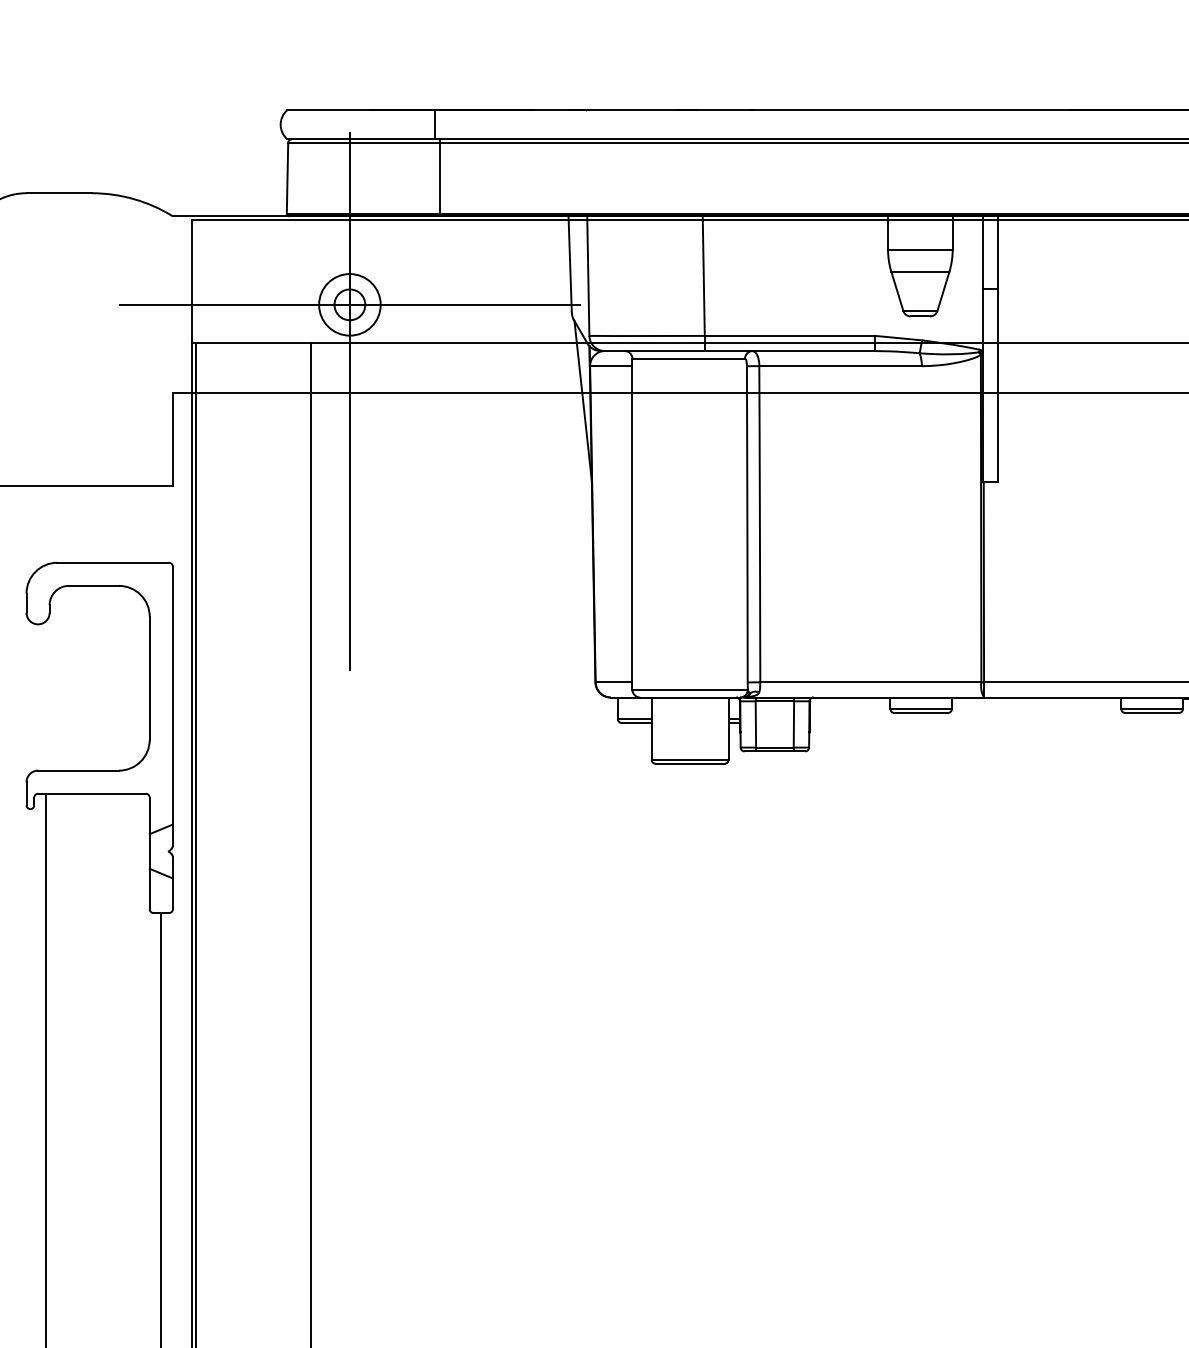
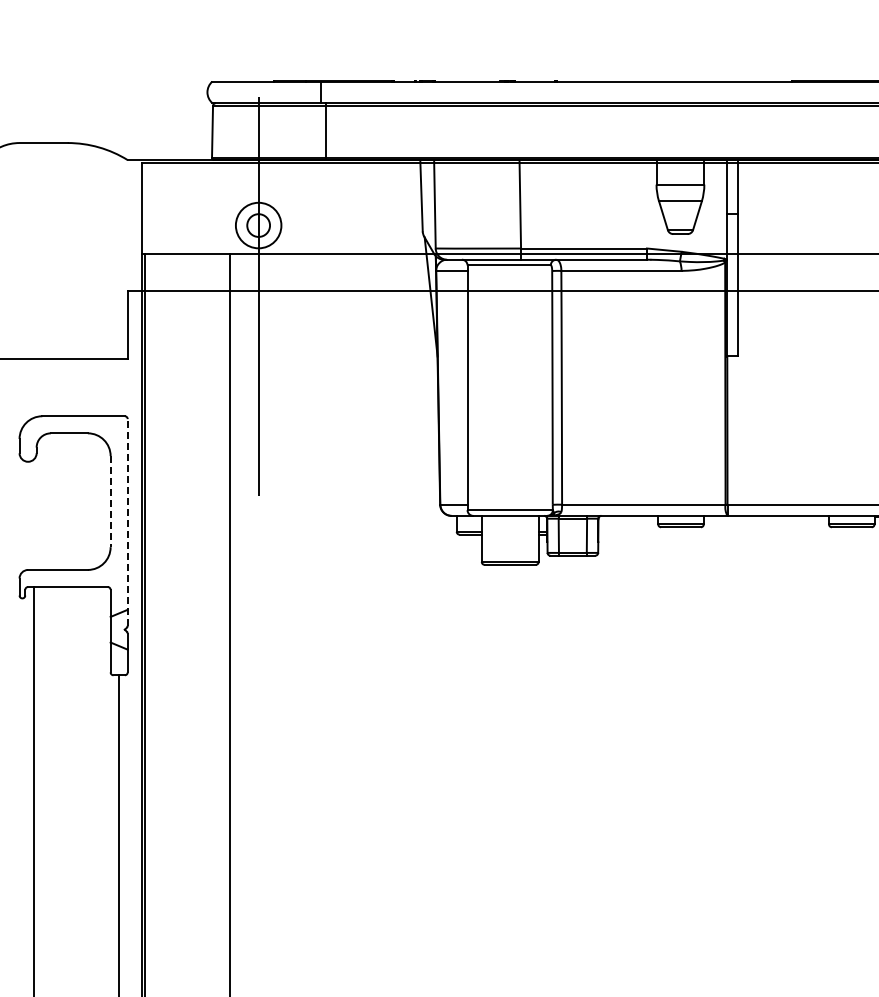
line: (349, 304) -> (258, 225), removed
line: (149, 678) -> (110, 501), solid -> dashed
line: (172, 705) -> (127, 521), solid -> dashed

